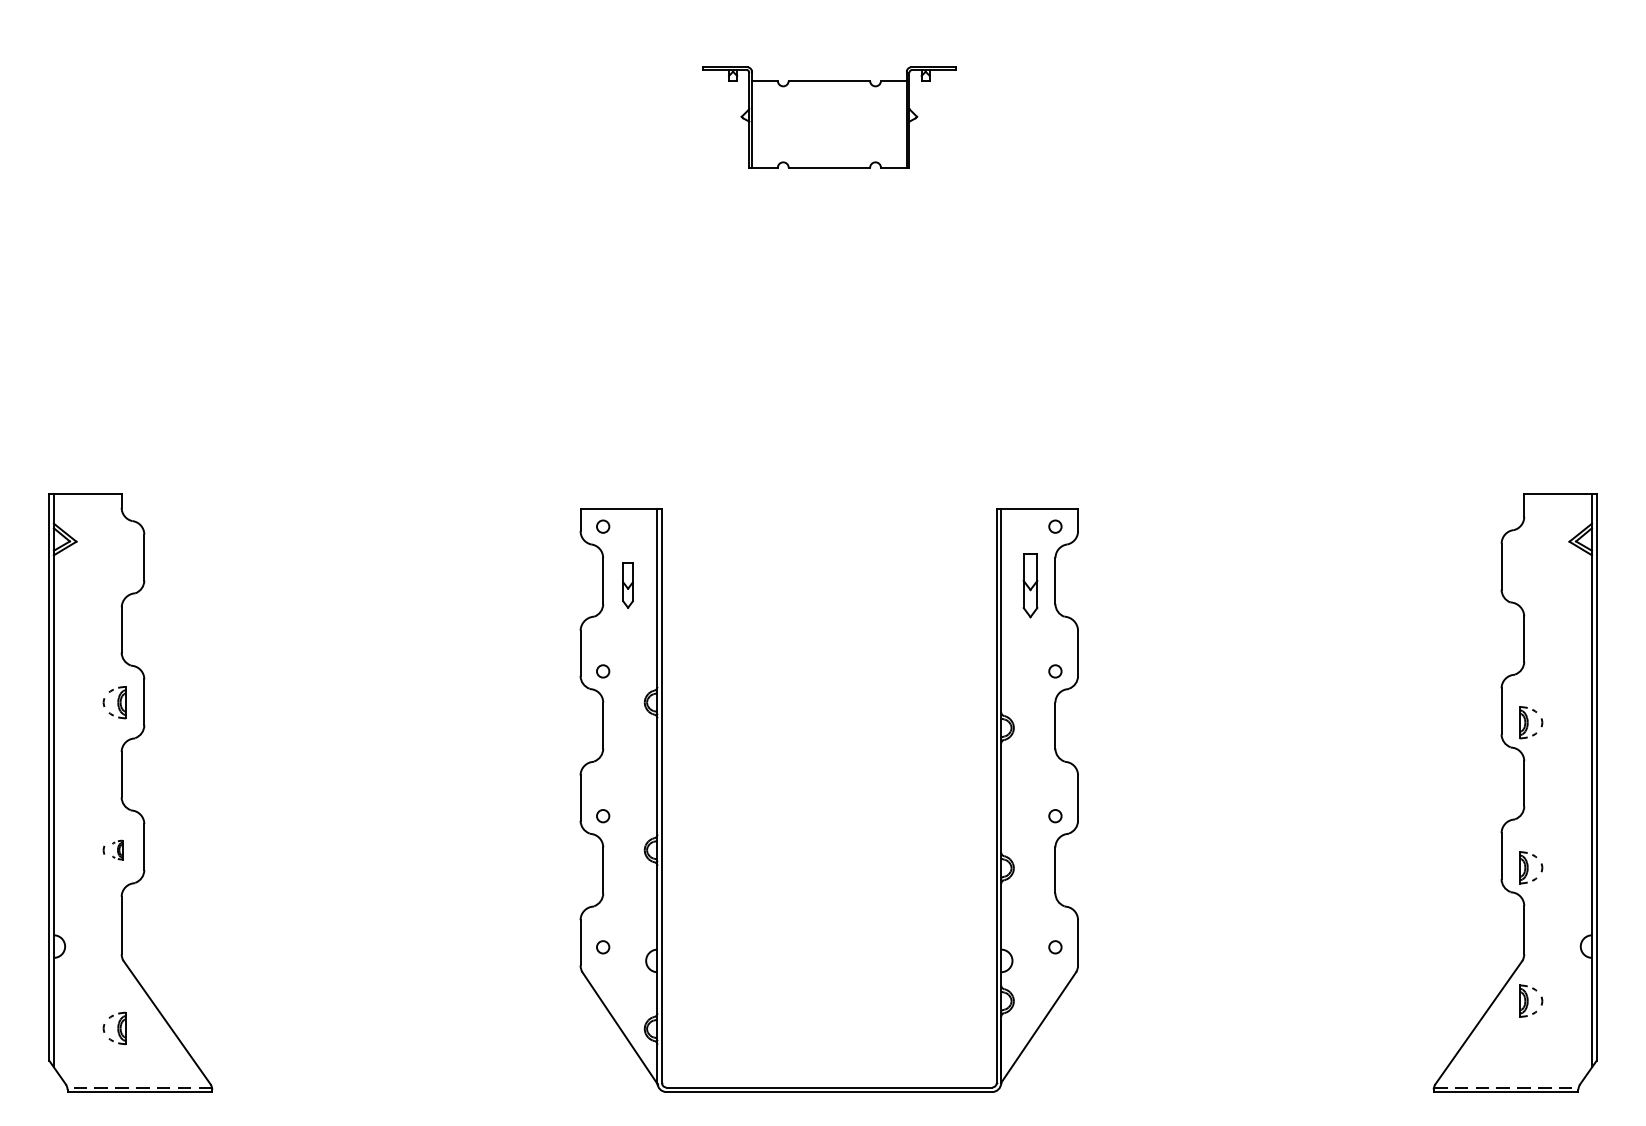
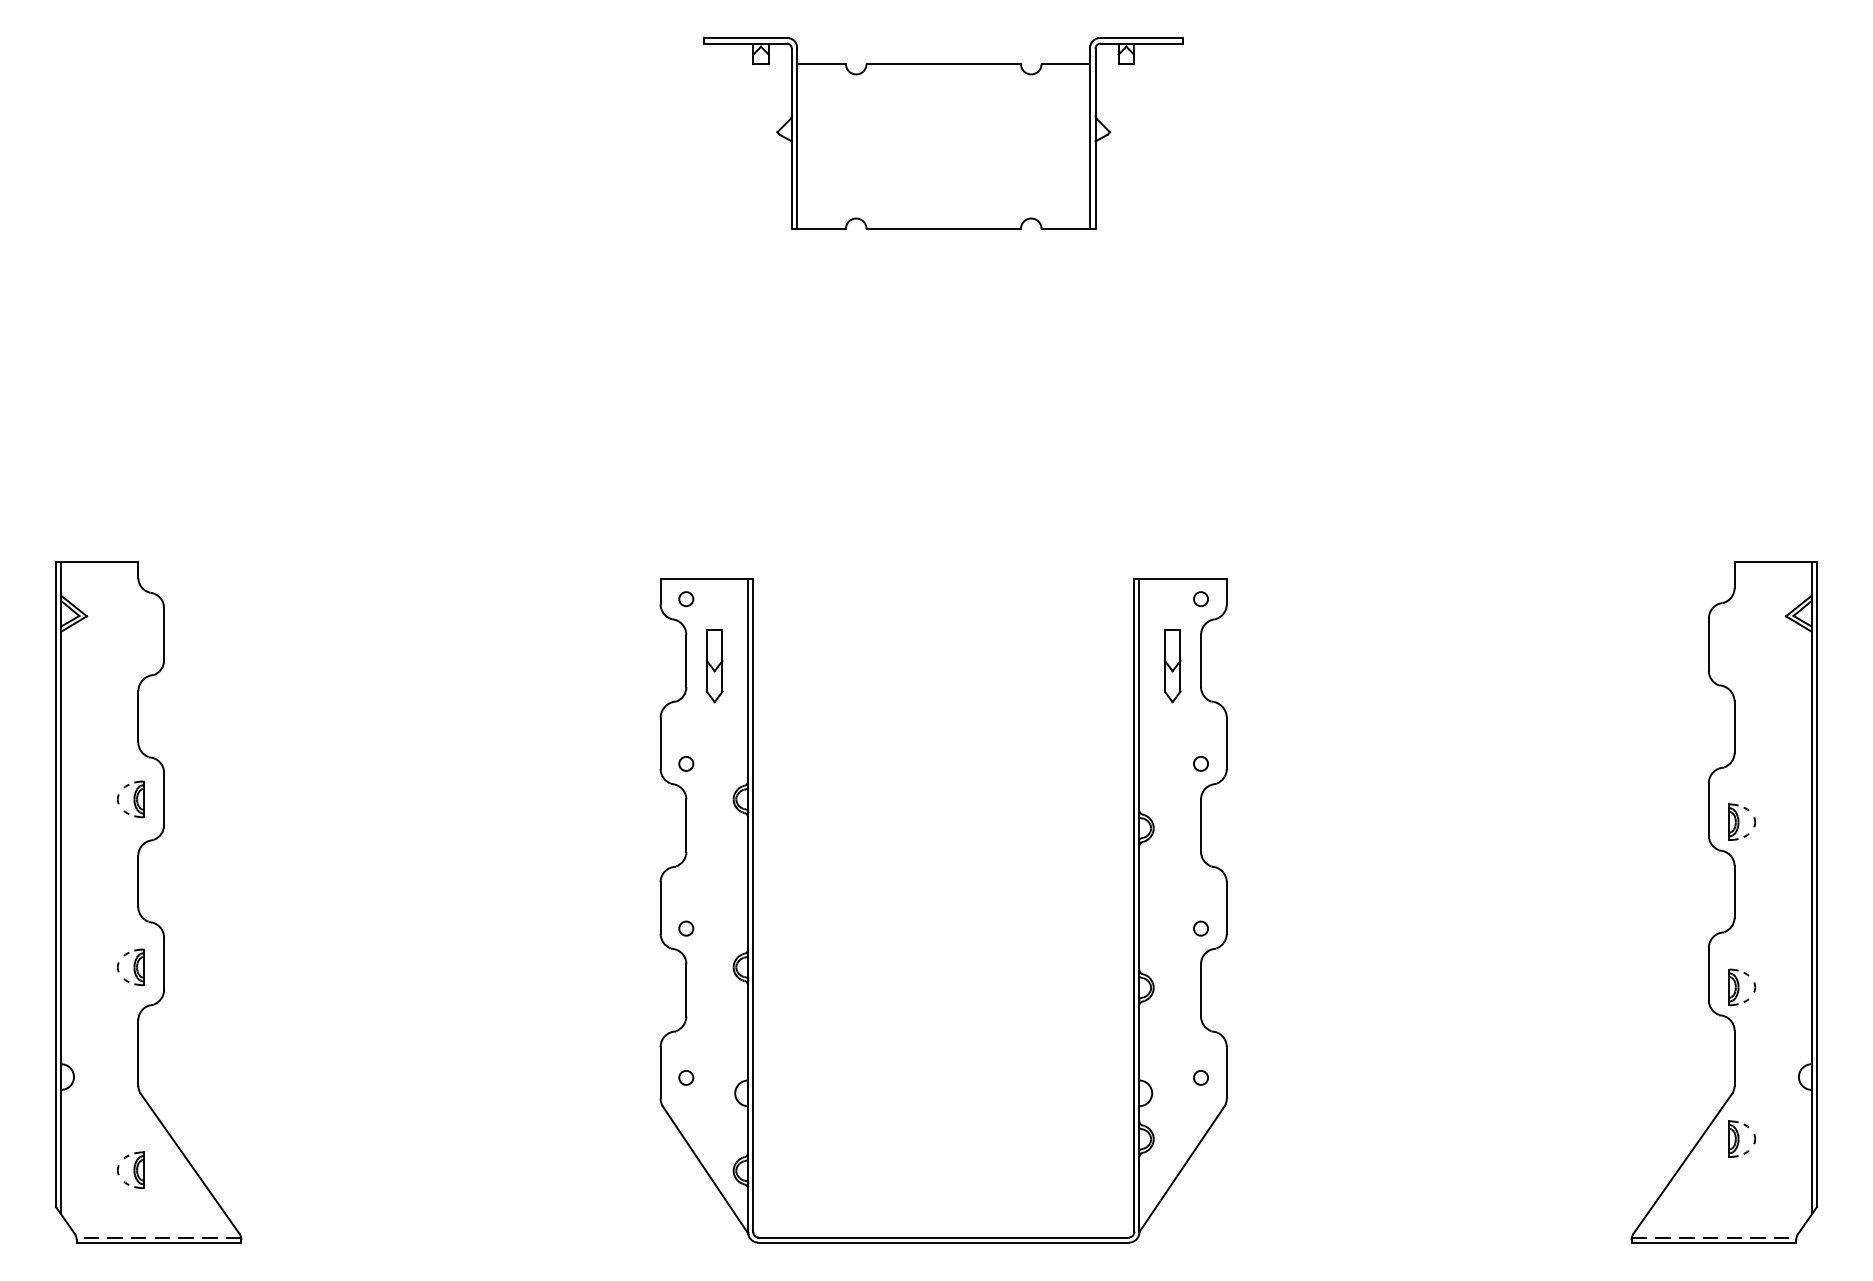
part: (829, 117) -> (943, 133), size x1.67
part: (627, 585) -> (714, 666), size x1.43
part: (117, 849) -> (133, 966), size x1.67

